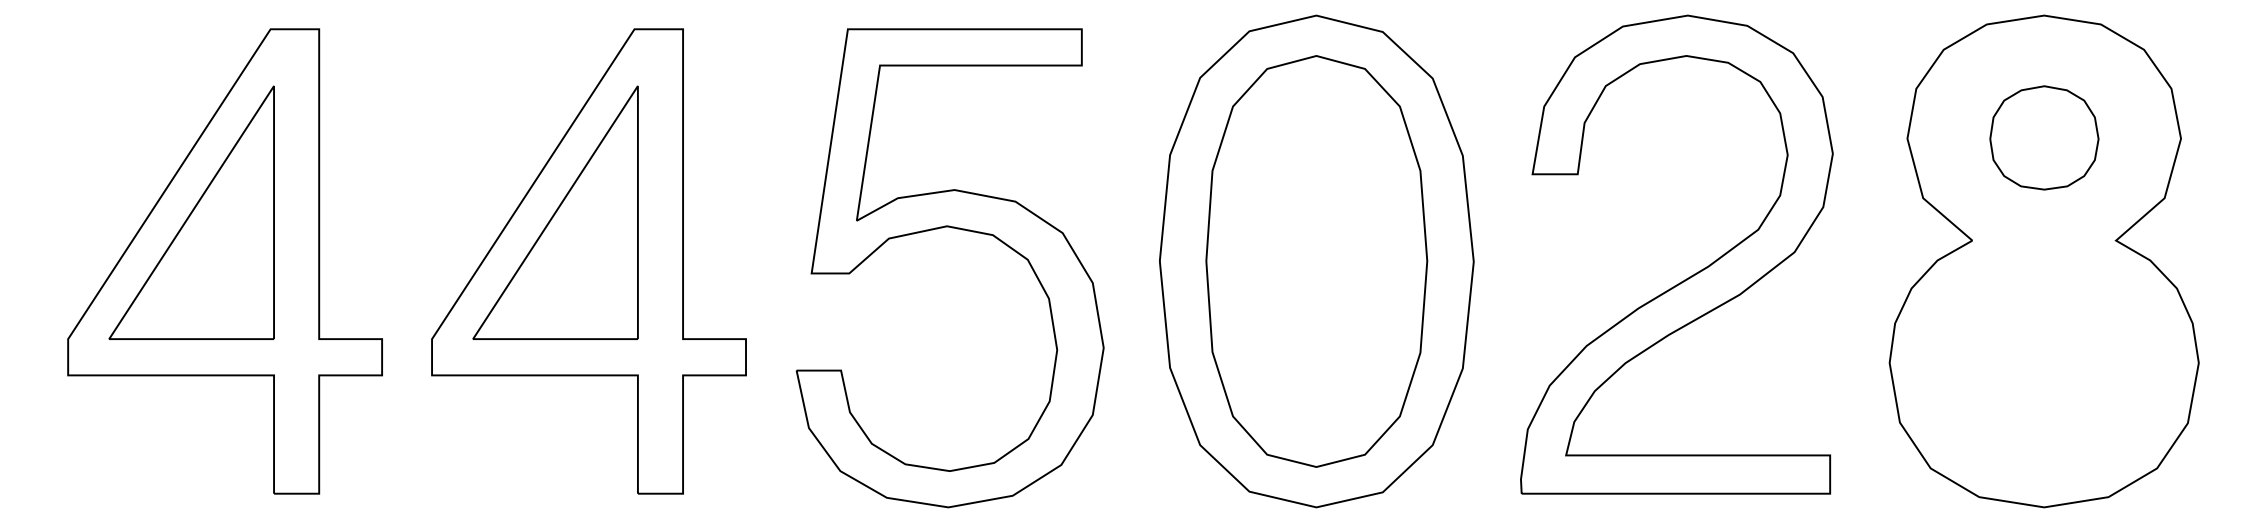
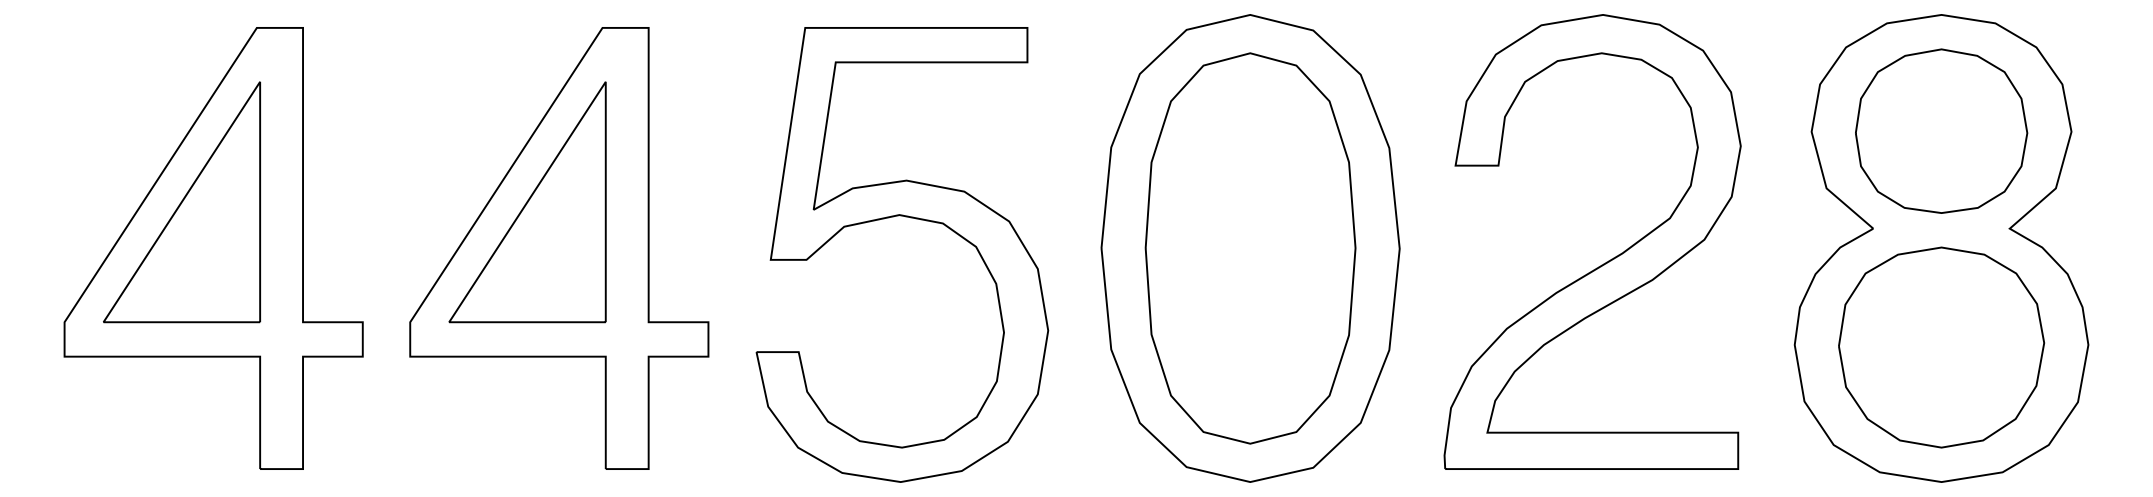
part: (2044, 137) -> (1941, 130), size x1.67
part: (2044, 365) -> (1941, 347), added

